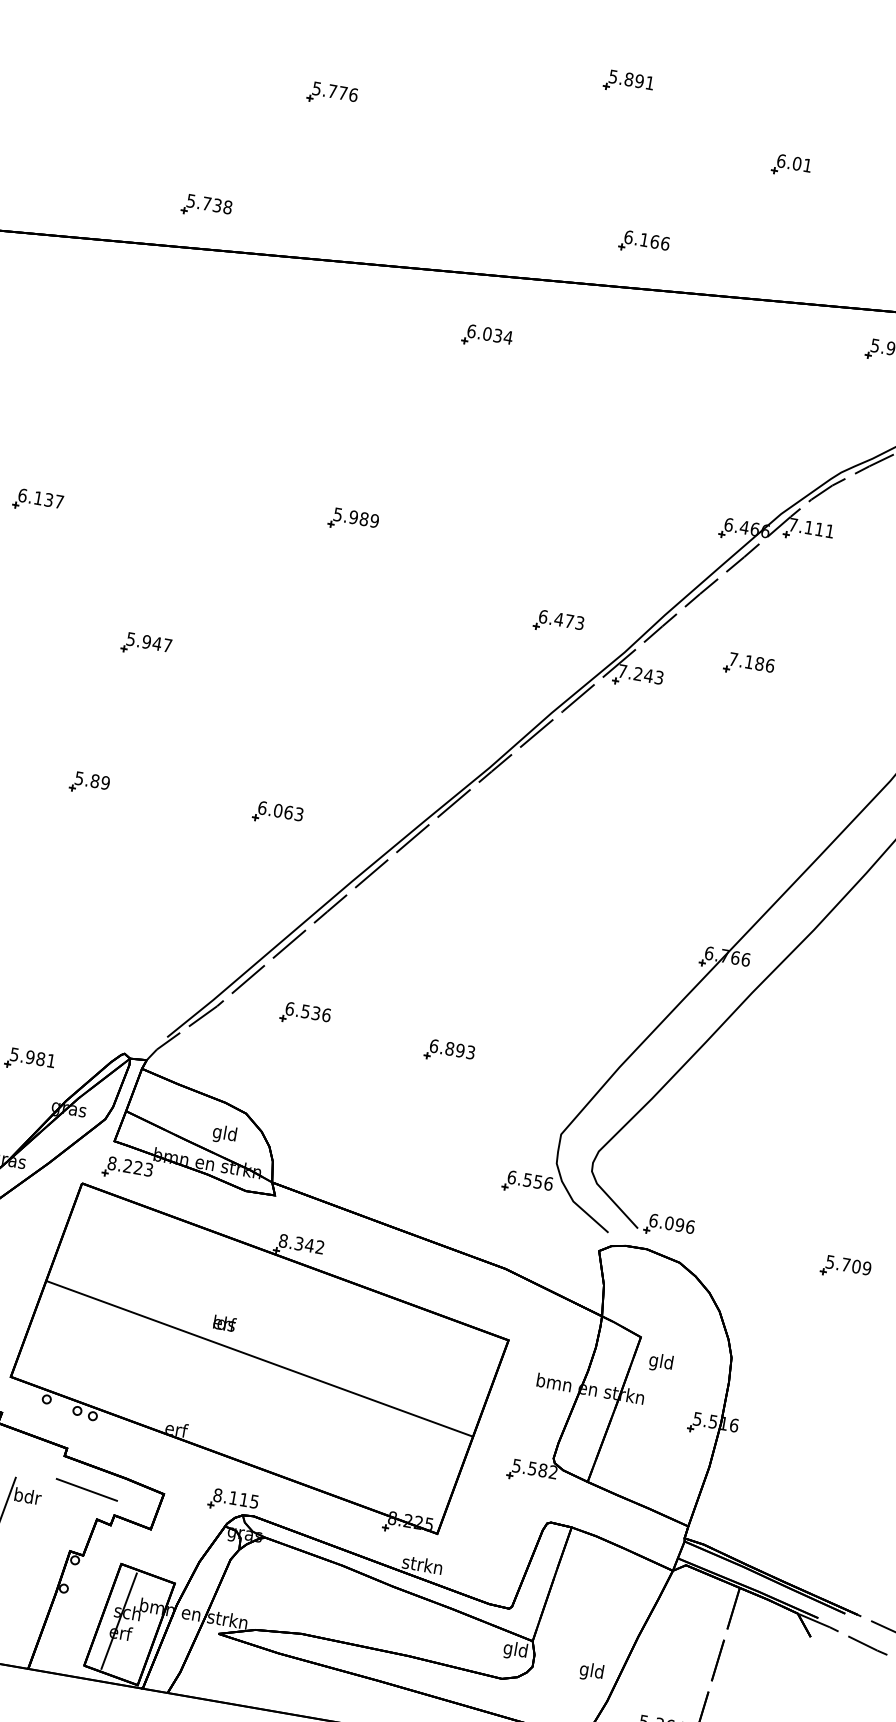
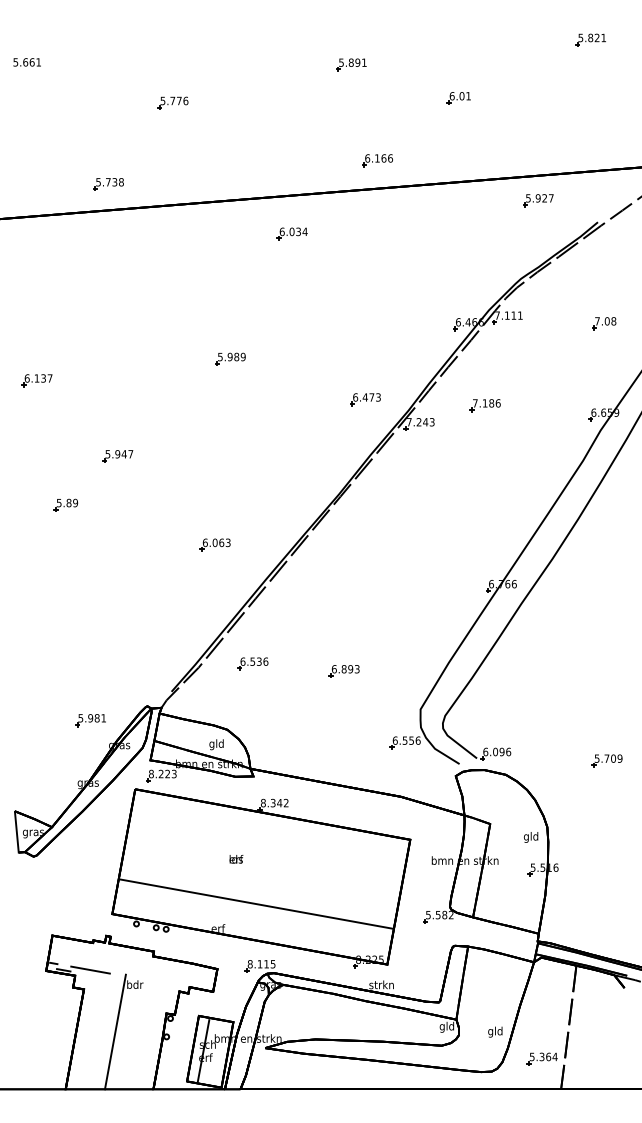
part: (89, 782) -> (65, 504), moved
line: (260, 1357) -> (256, 903), moved
text: (661, 1363) -> (531, 837), moved
line: (85, 1489) -> (169, 974), removed

